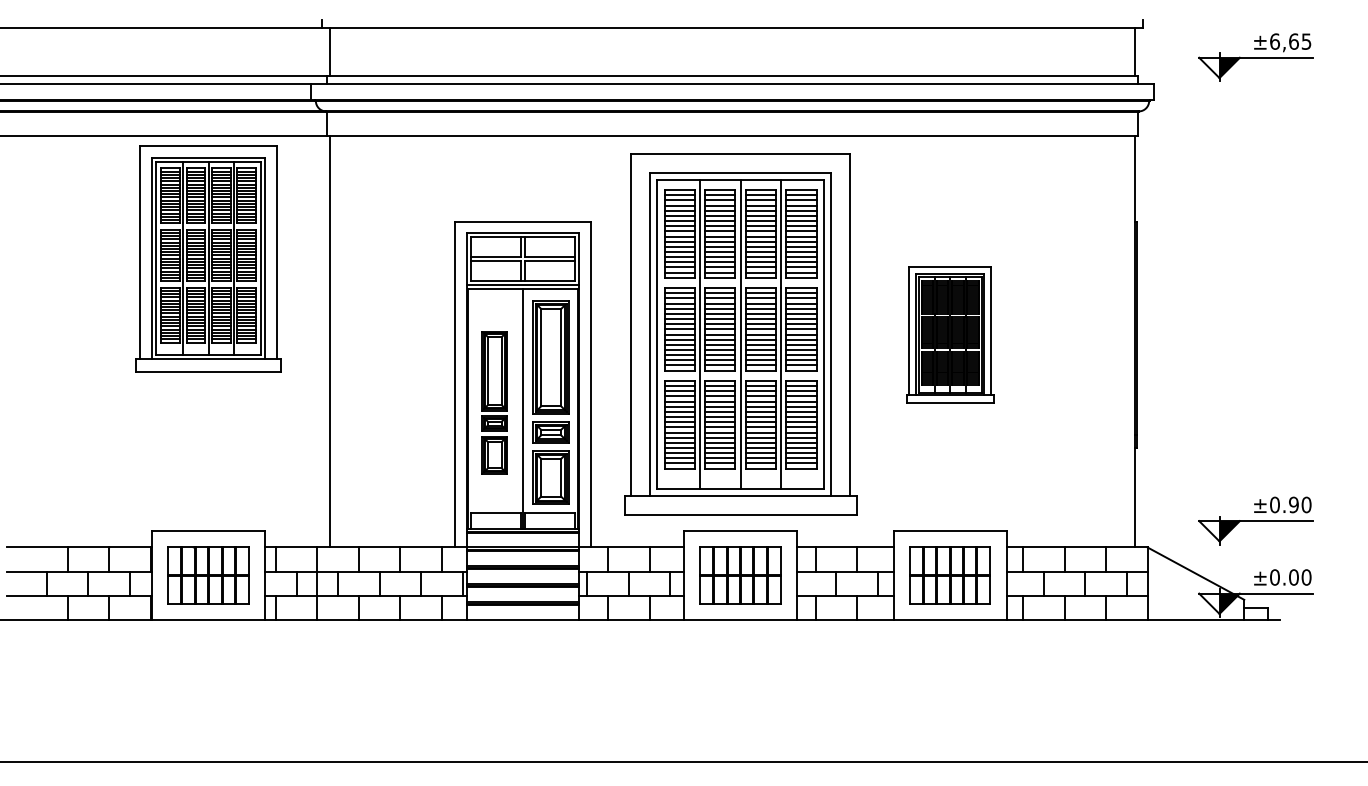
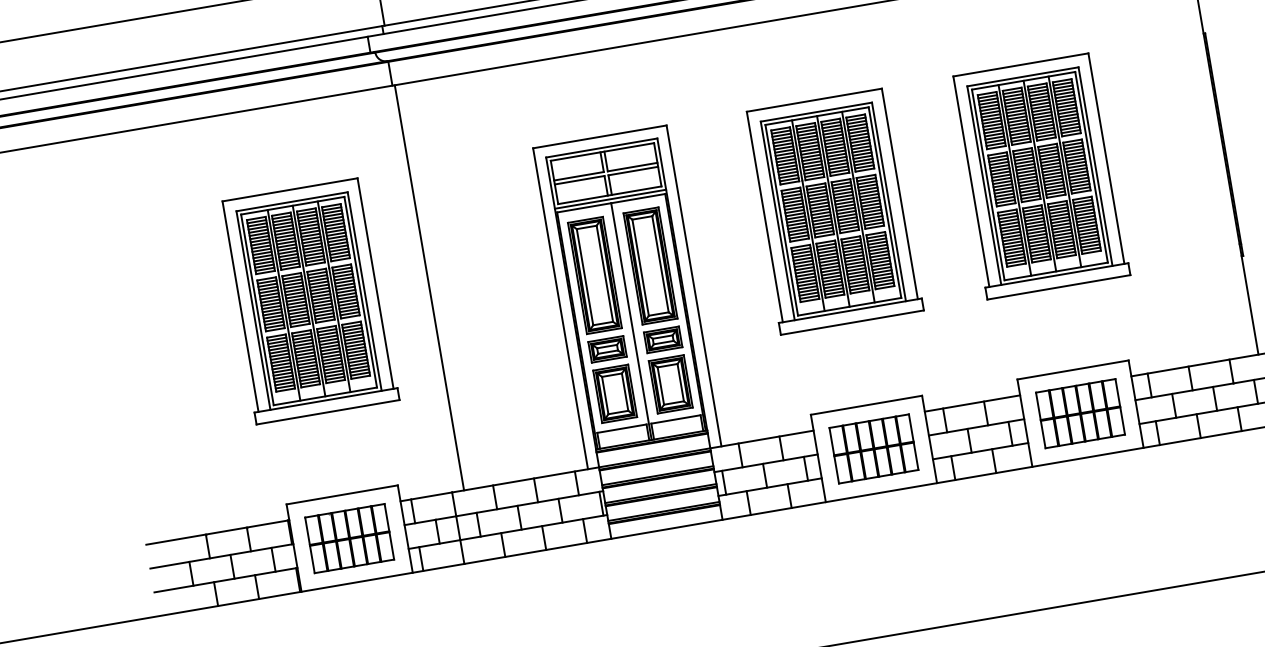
part: (208, 258) -> (308, 300), moved
part: (740, 334) -> (833, 211), size x0.62
part: (950, 334) -> (1040, 175), size x1.67
part: (494, 402) -> (602, 319), size x1.43

